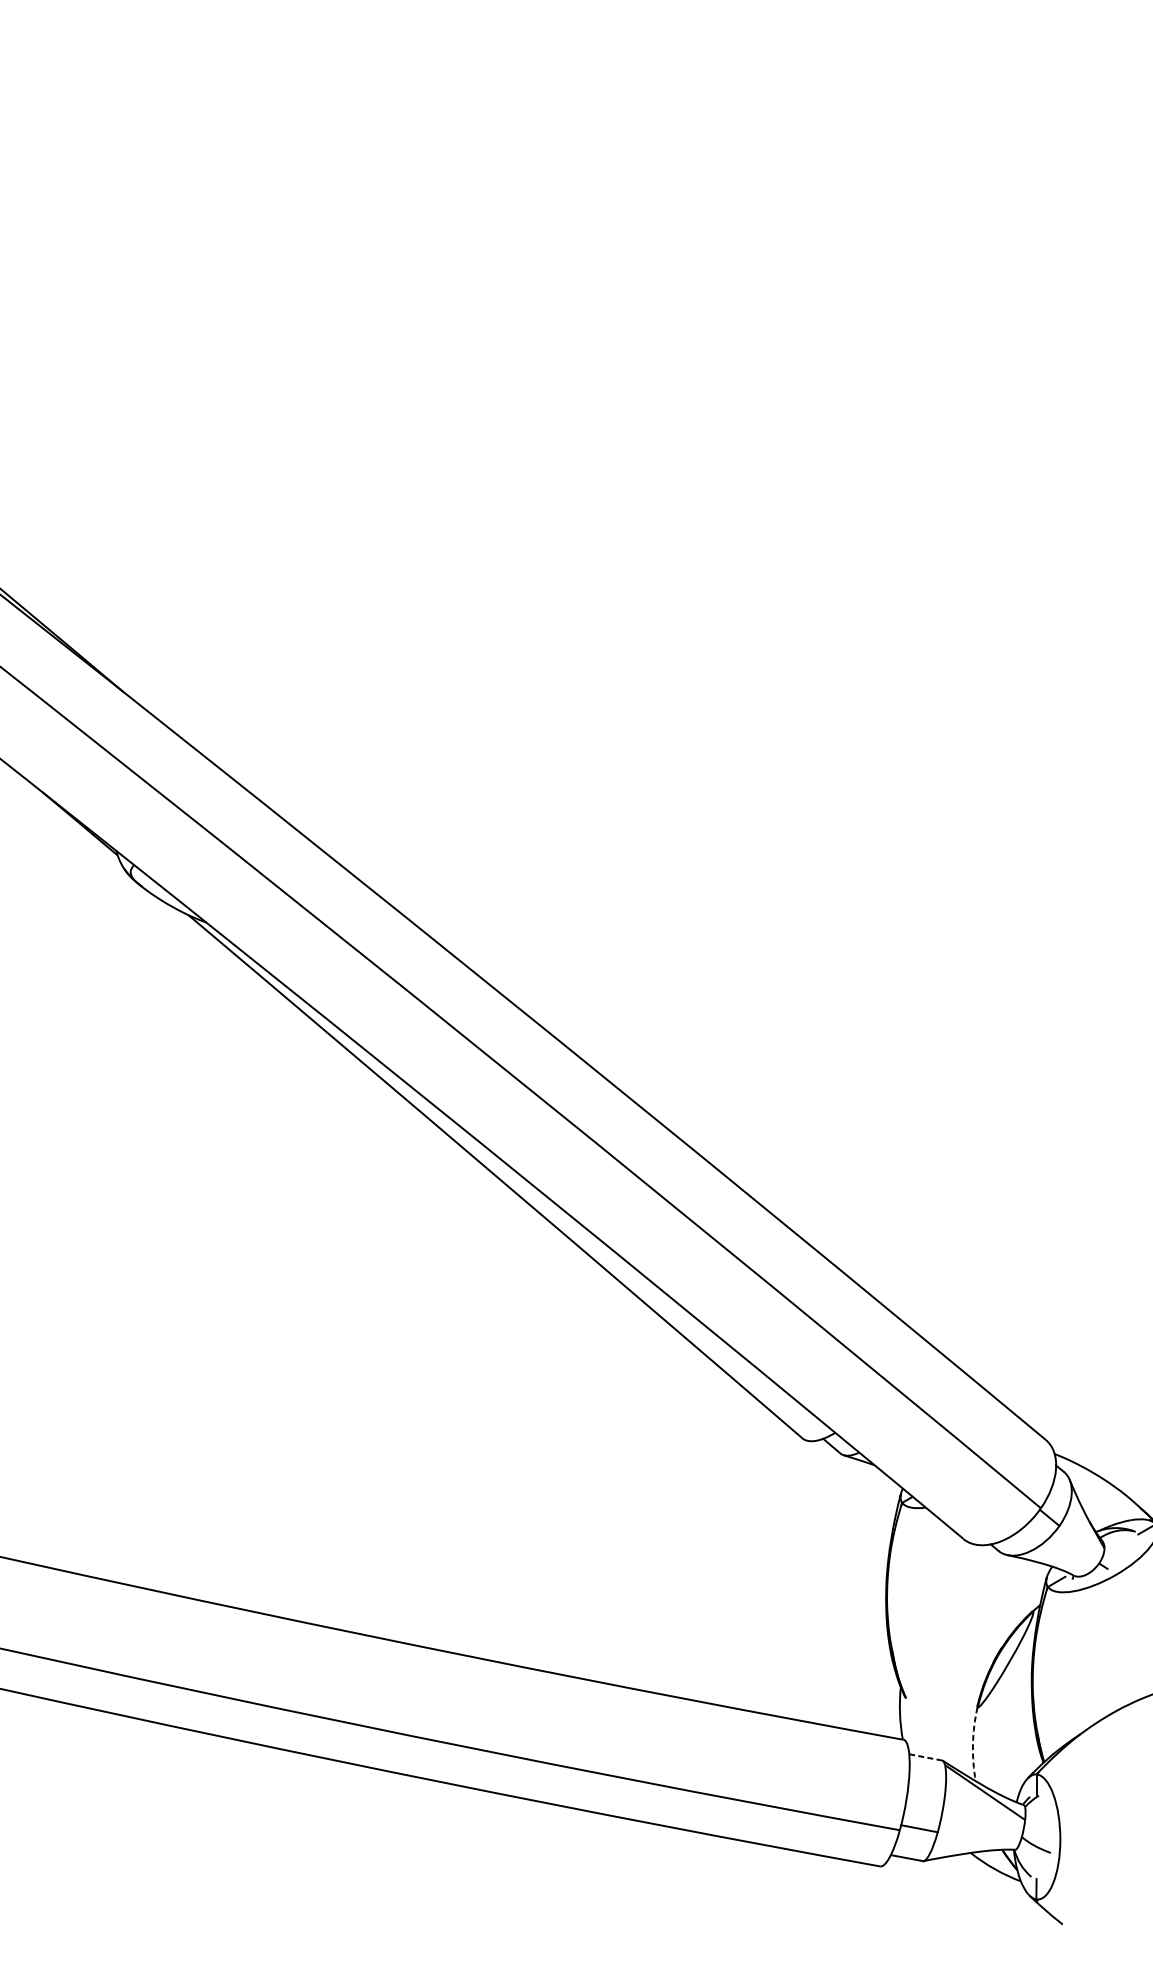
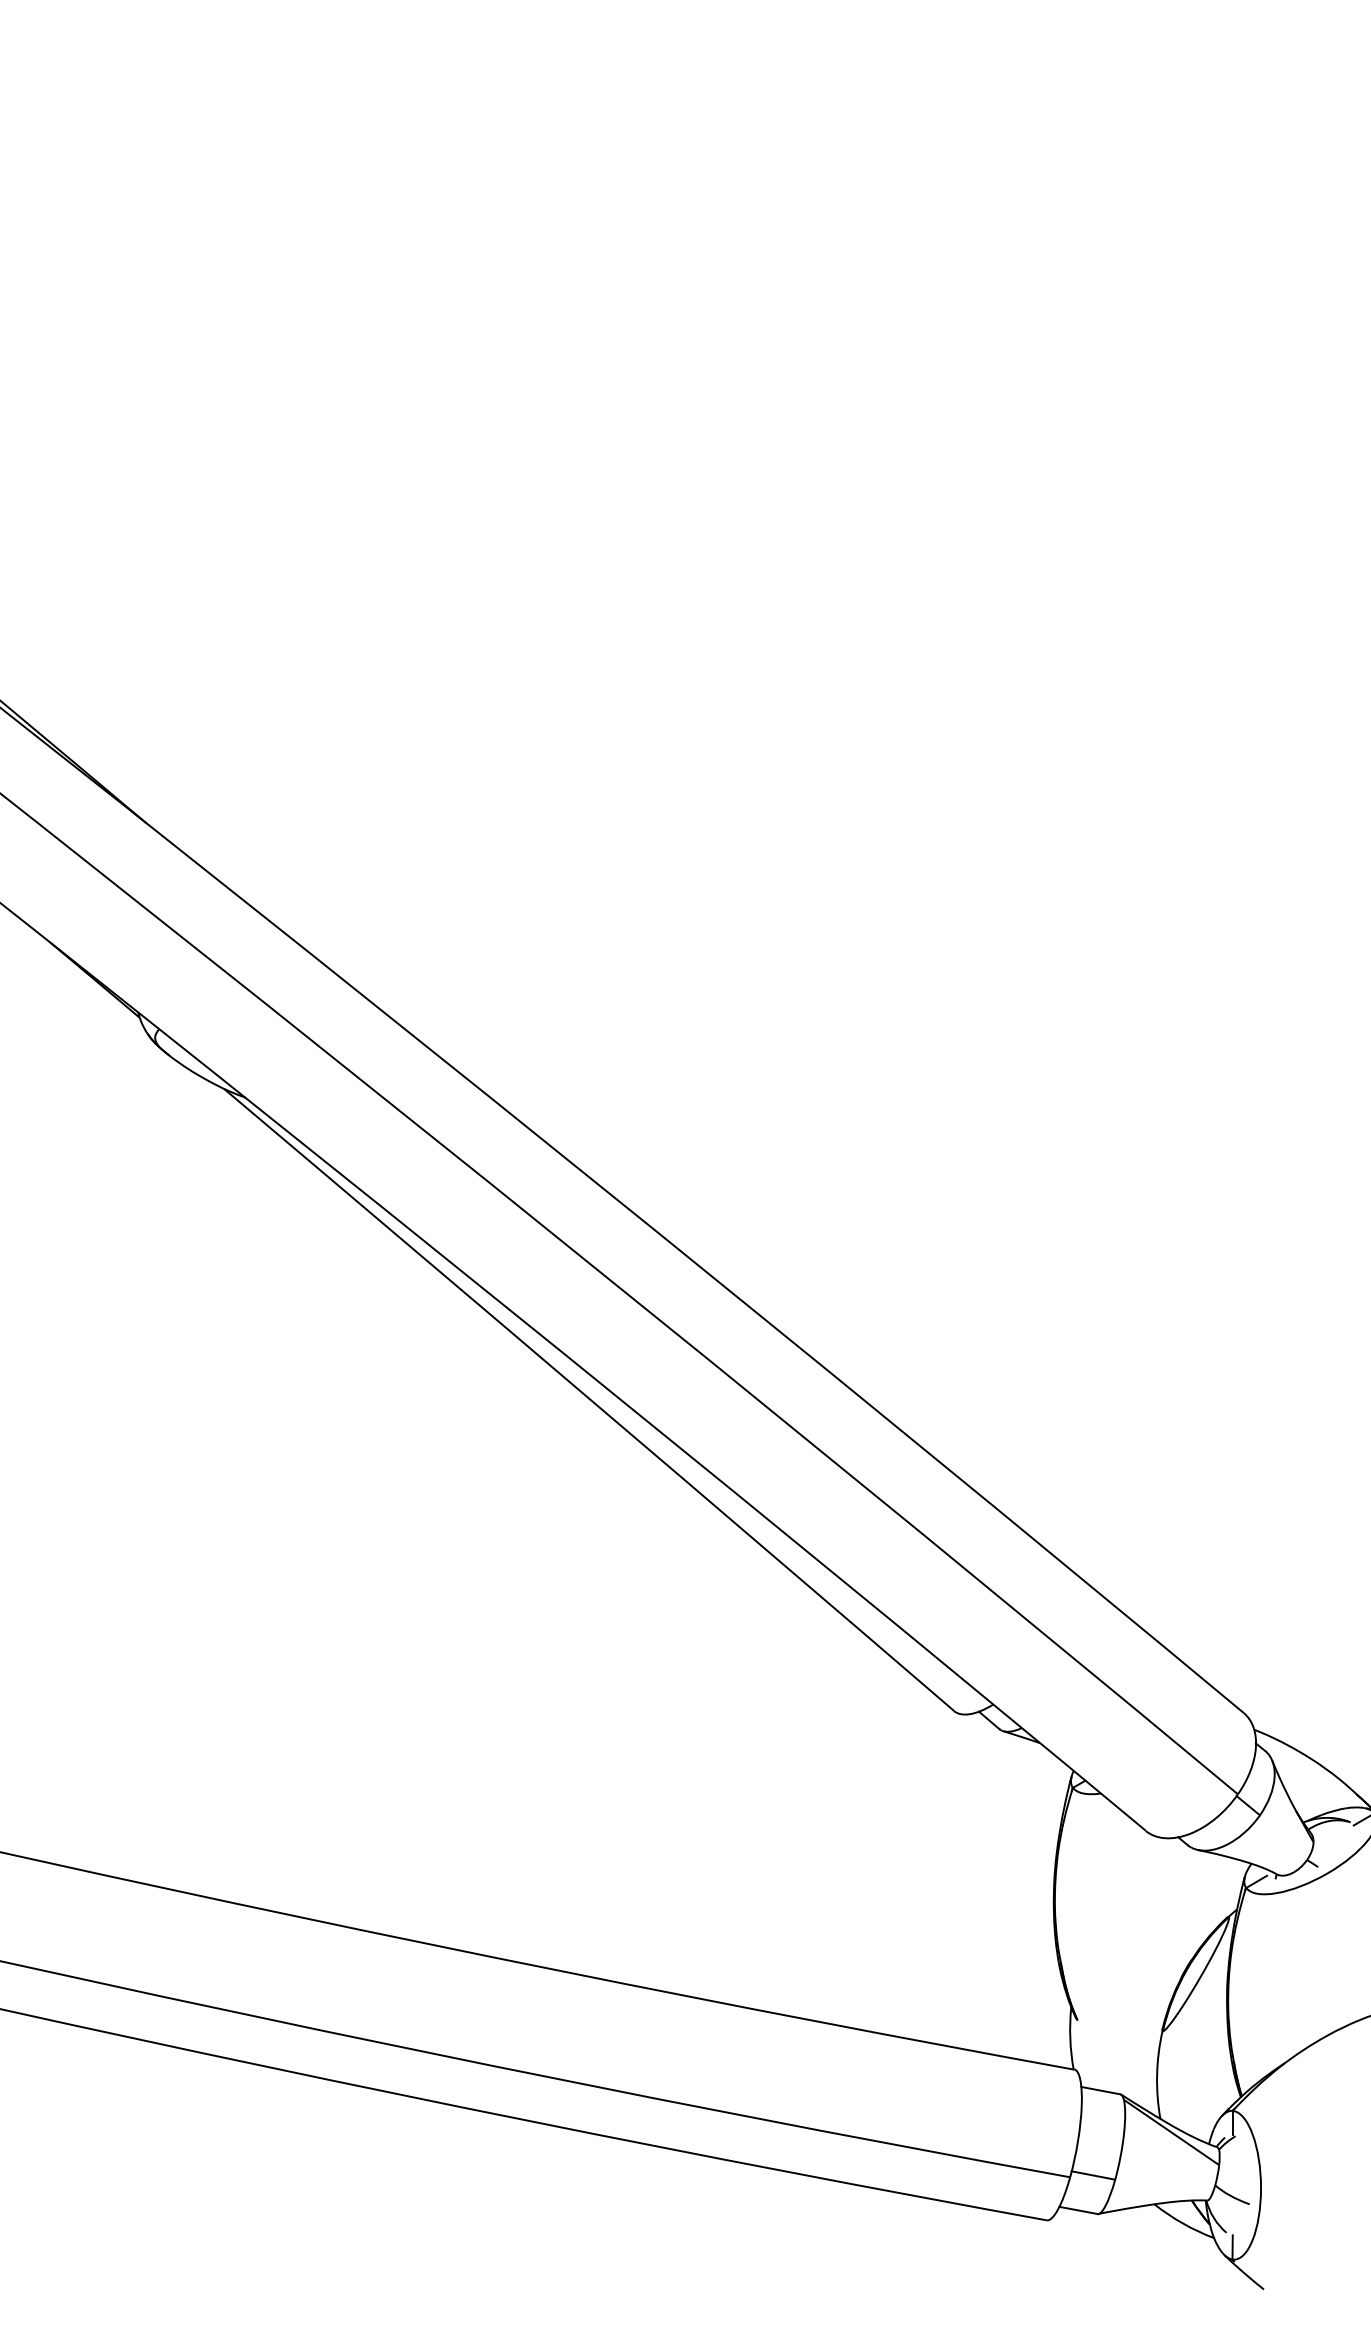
arc: (973, 1744) -> (1157, 2075), dashed -> solid
line: (925, 1757) -> (1100, 2090), dashed -> solid

